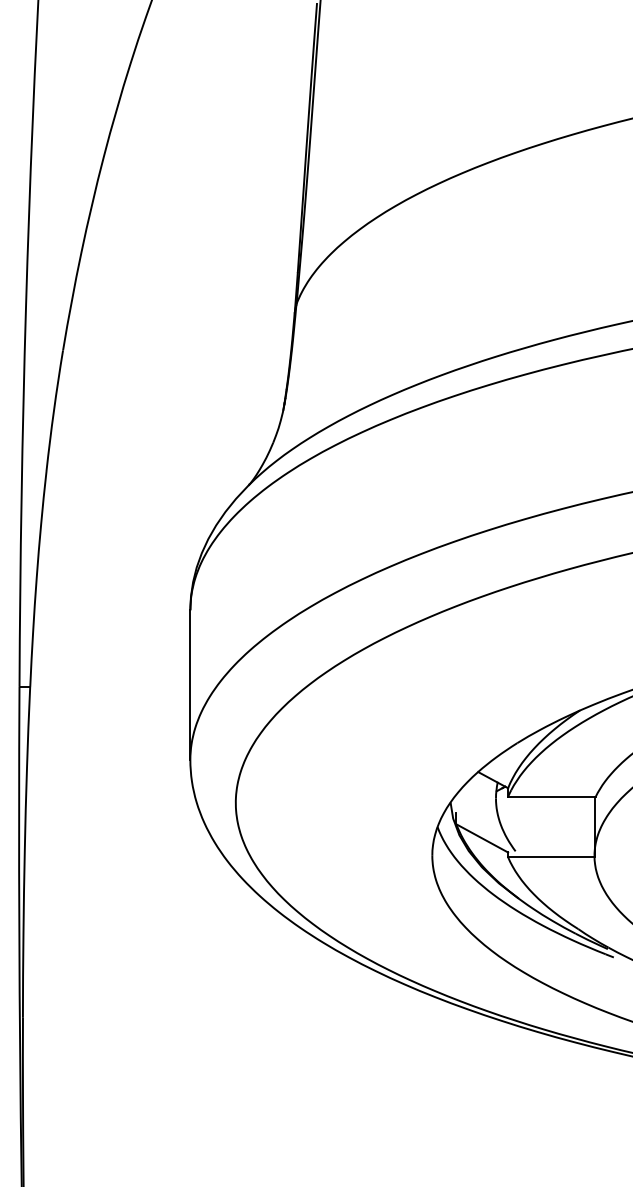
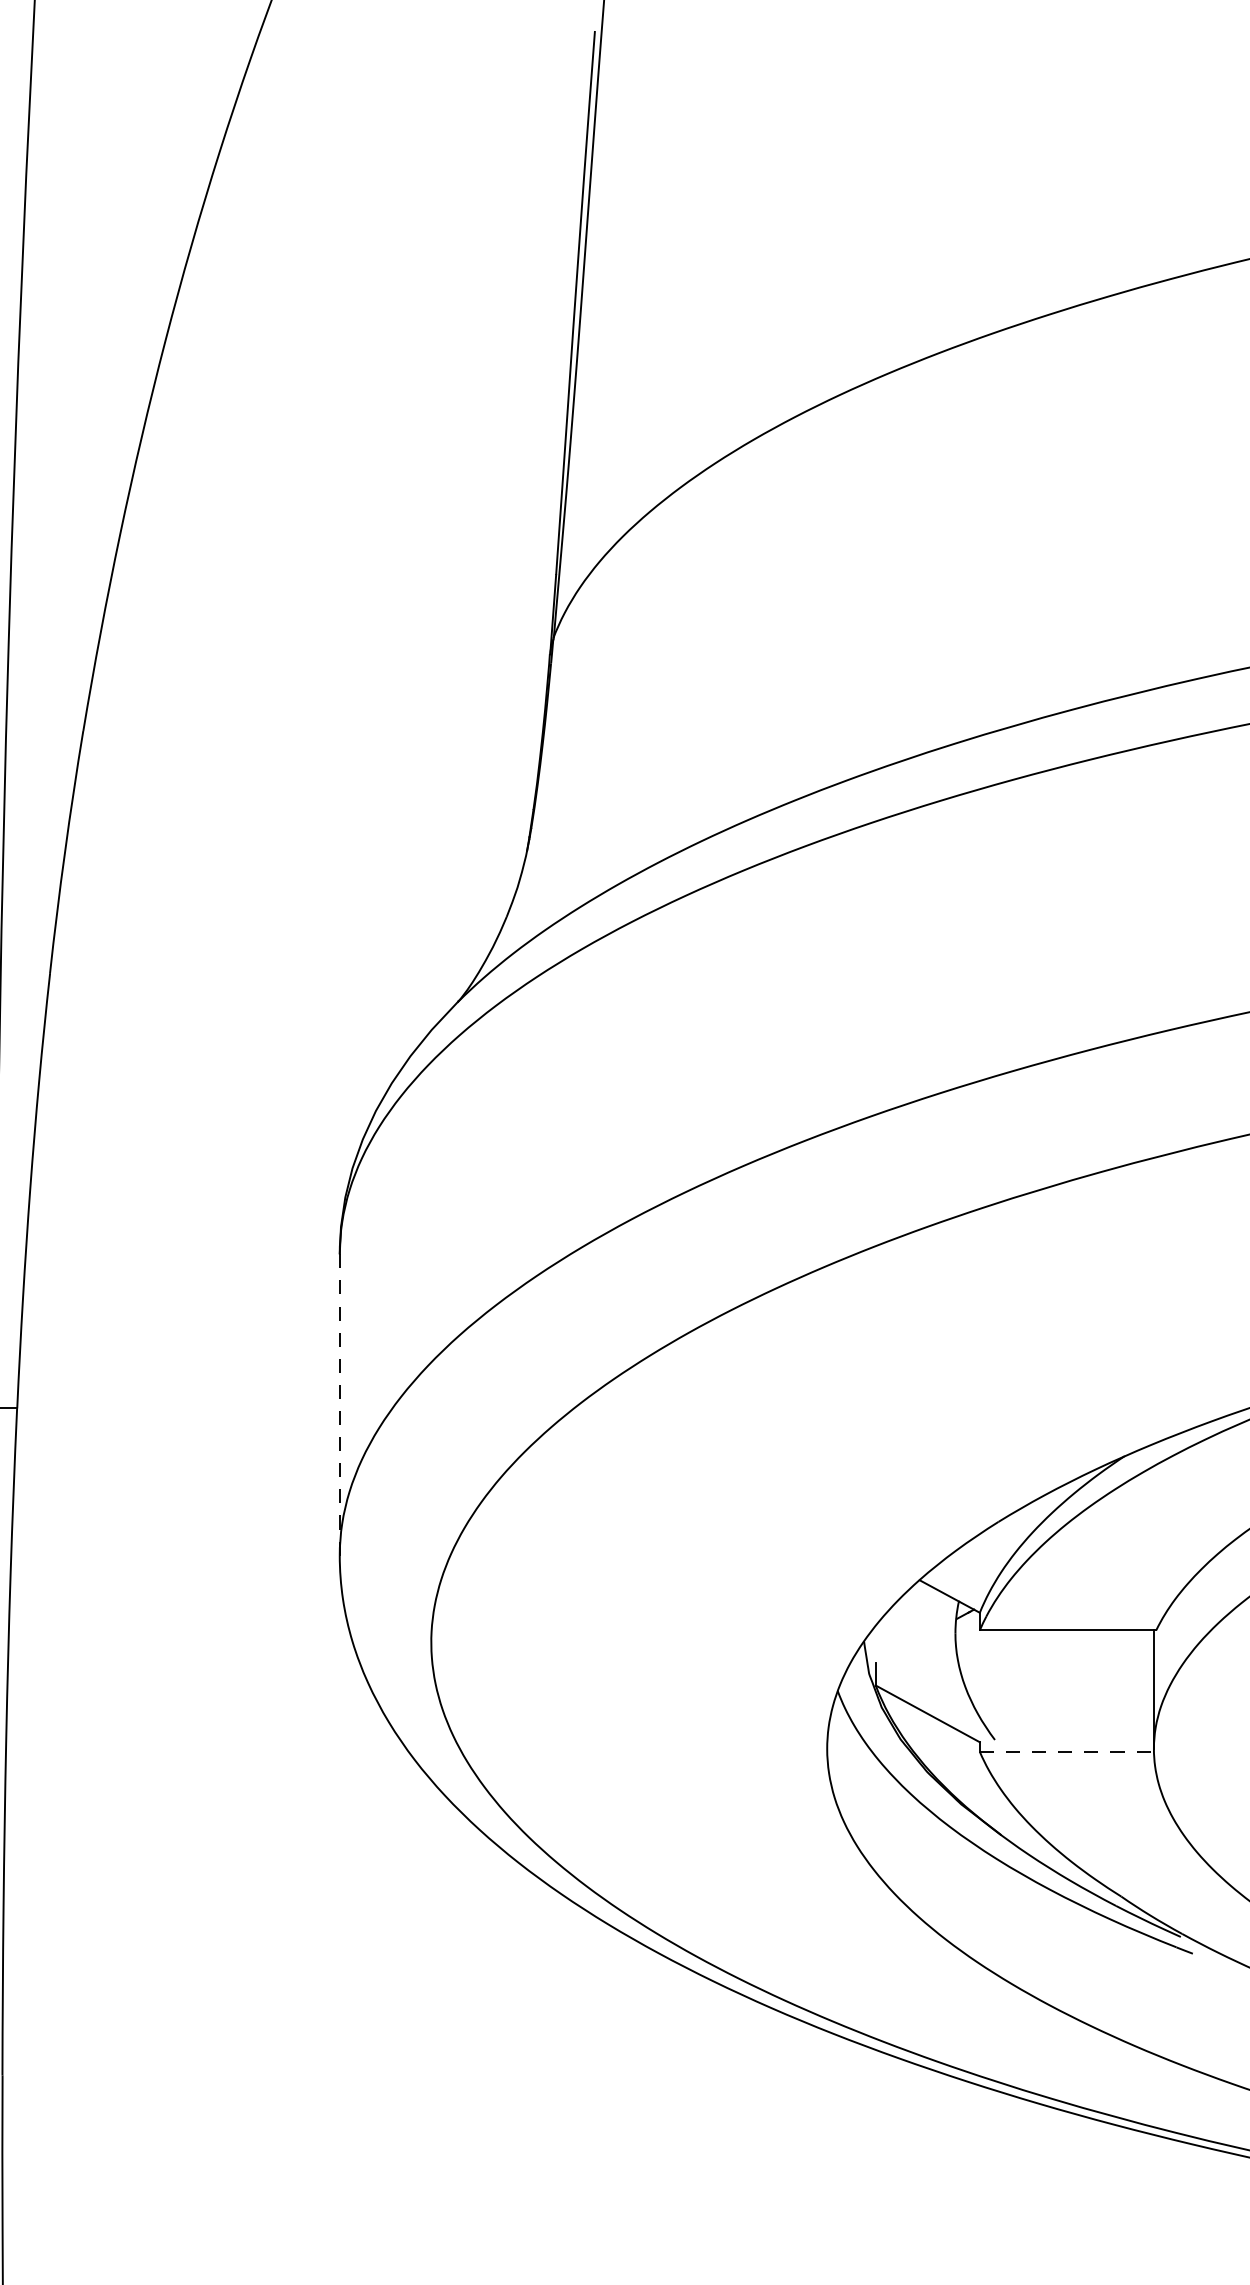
line: (190, 685) -> (340, 1405), solid -> dashed
line: (551, 857) -> (1067, 1752), solid -> dashed

